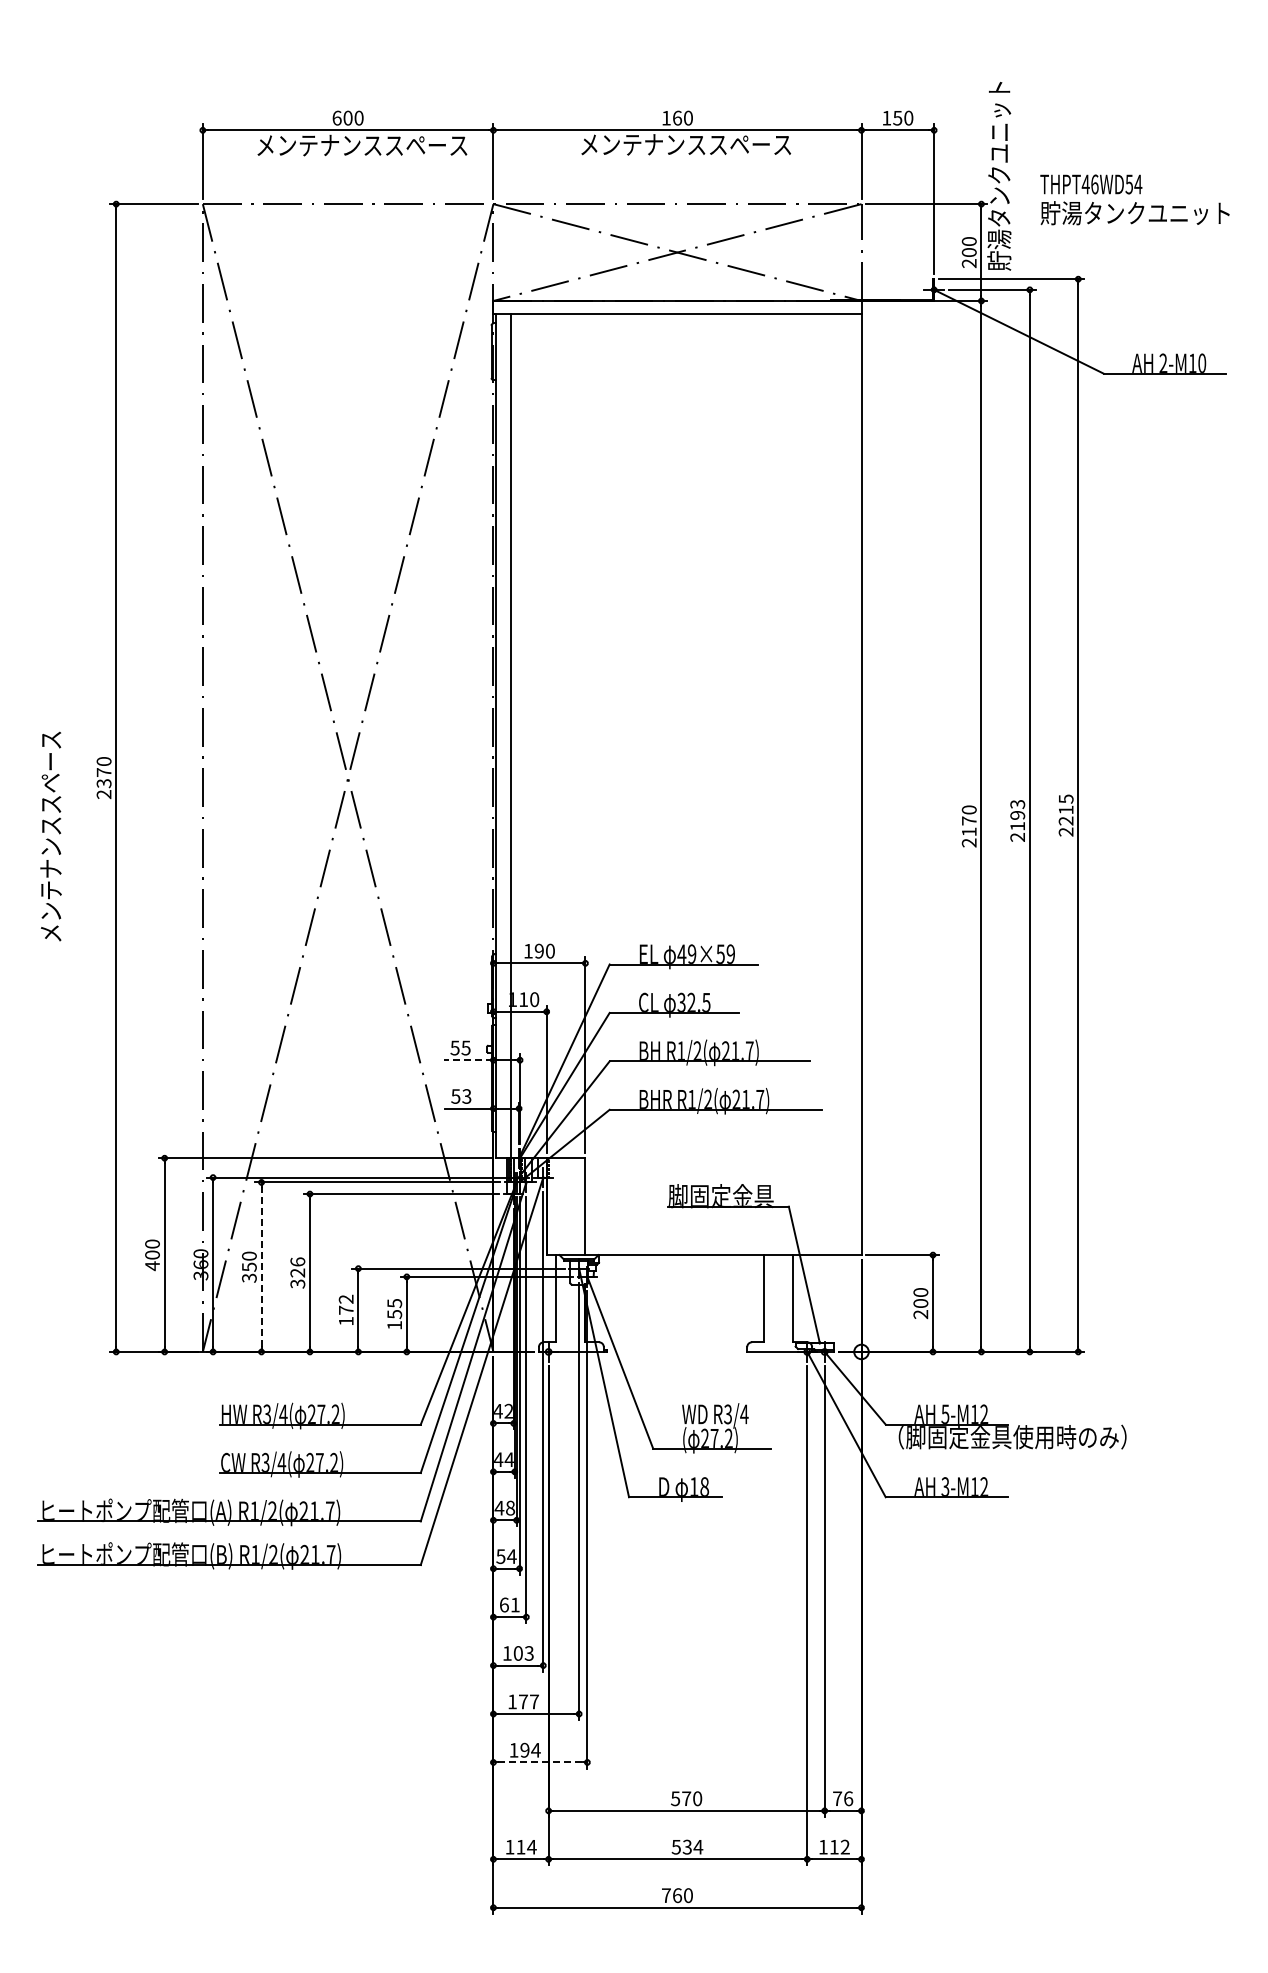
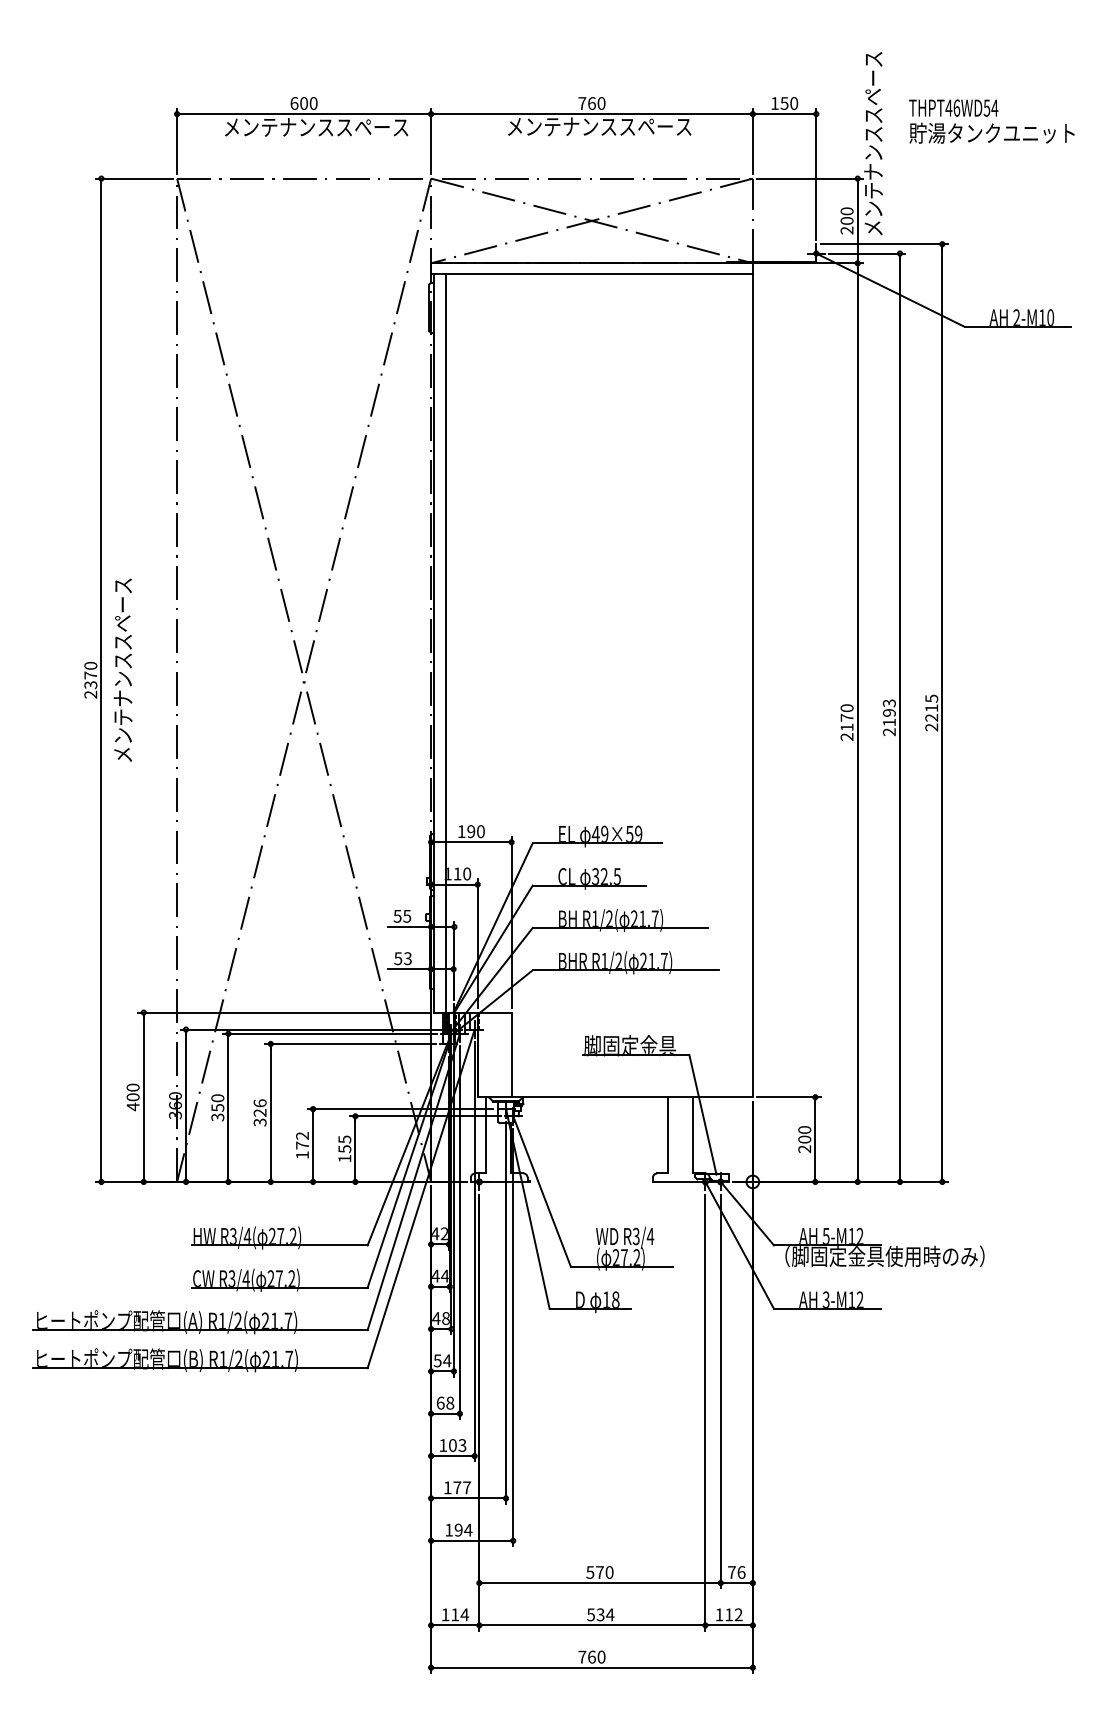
text: (666, 118) -> (582, 103), 160 -> 760
text: (999, 164) -> (873, 143), 貯湯タンクユニット -> メンテナンススペース
text: (1134, 199) -> (991, 121), moved
text: (50, 836) -> (122, 670), moved
line: (468, 1060) -> (409, 927), dashed -> solid
line: (261, 1267) -> (228, 1108), dashed -> solid
text: (514, 1604) -> (449, 1402), 61 -> 68
line: (540, 1762) -> (472, 1540), dashed -> solid

